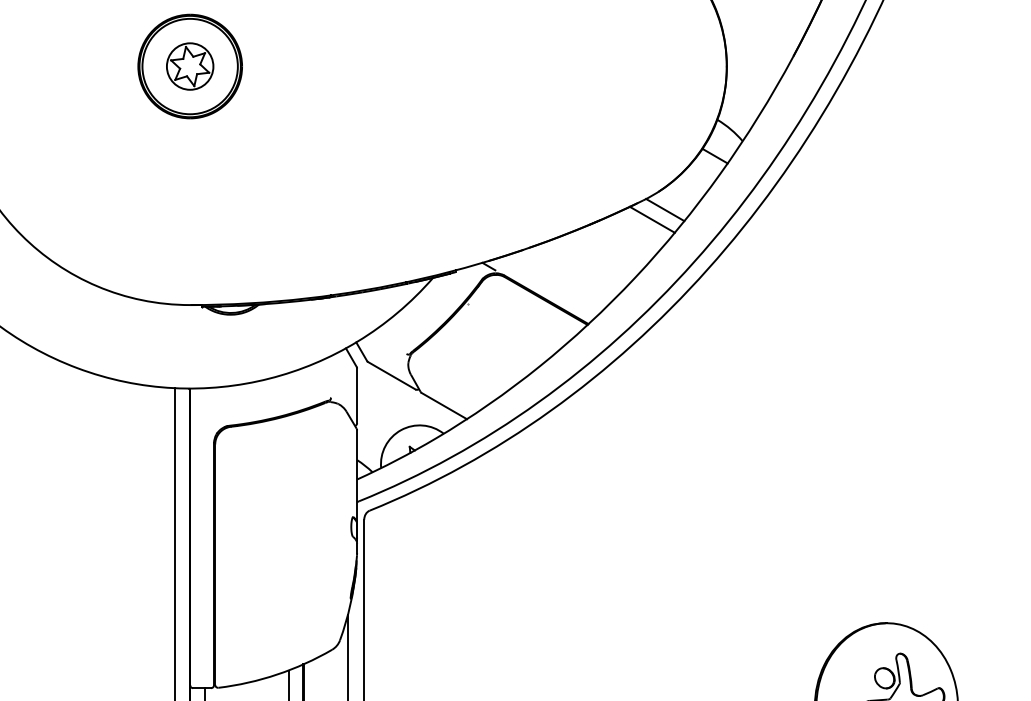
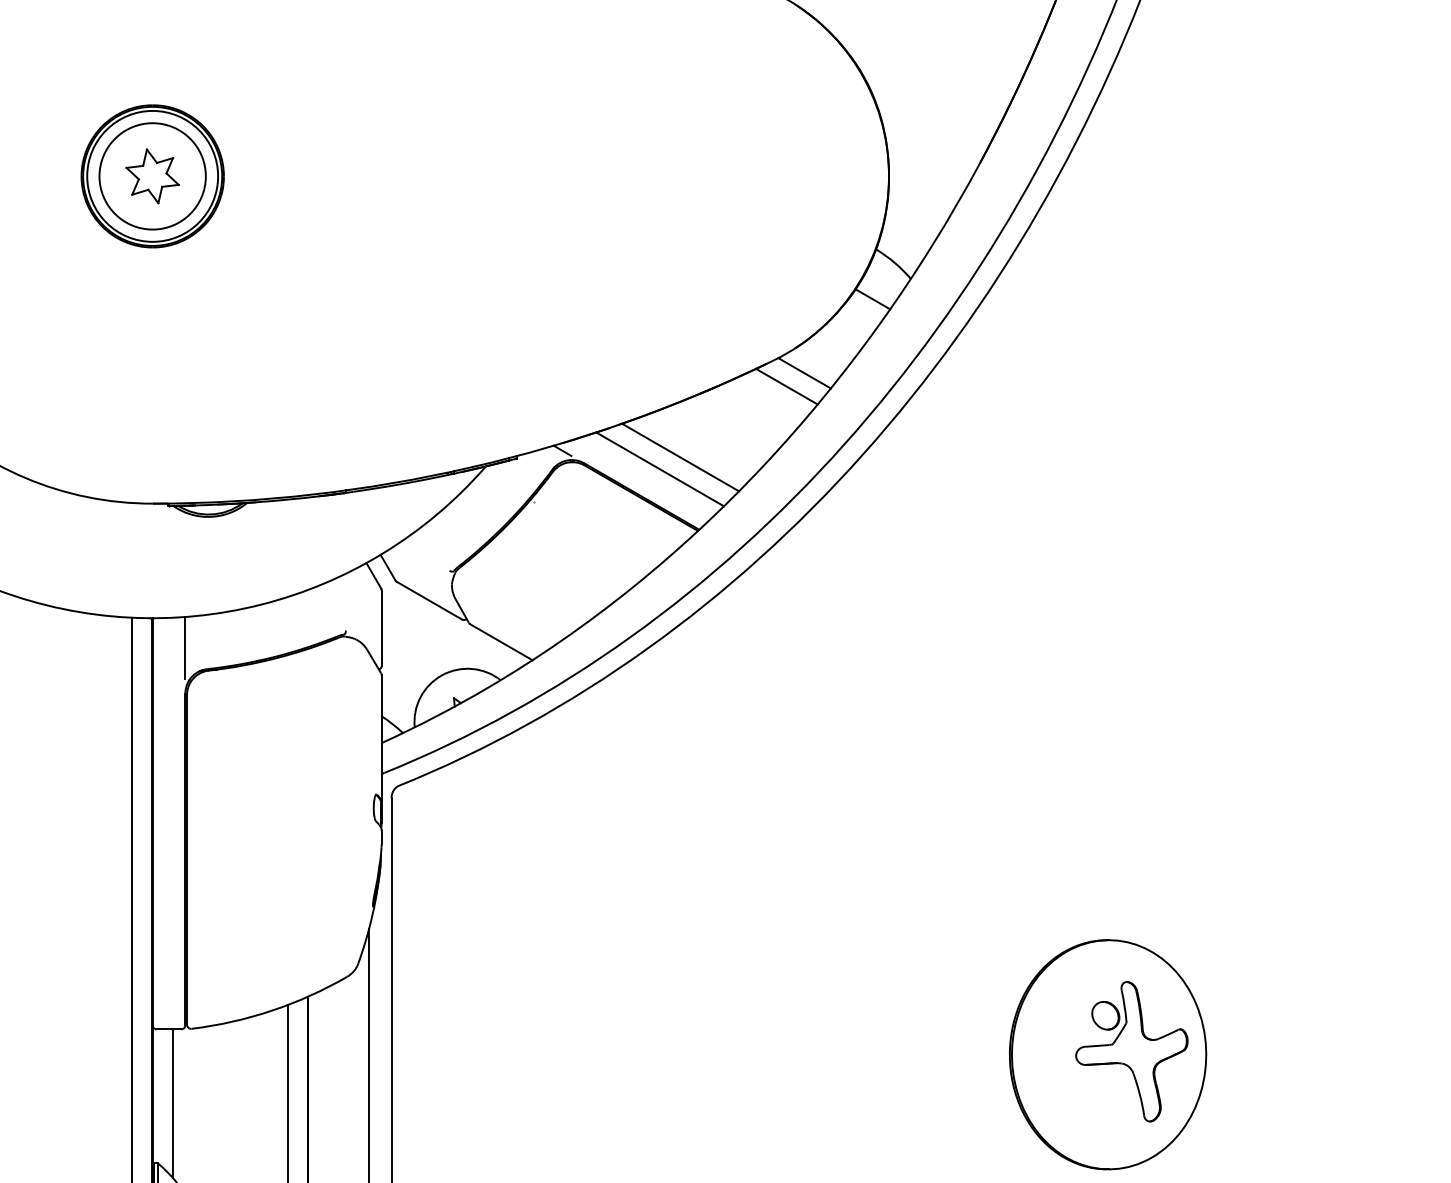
circle: (190, 66) -> (152, 176), size x1.67
line: (574, 271) -> (680, 457), added
line: (560, 280) -> (660, 469), added
line: (214, 409) -> (185, 647), added

